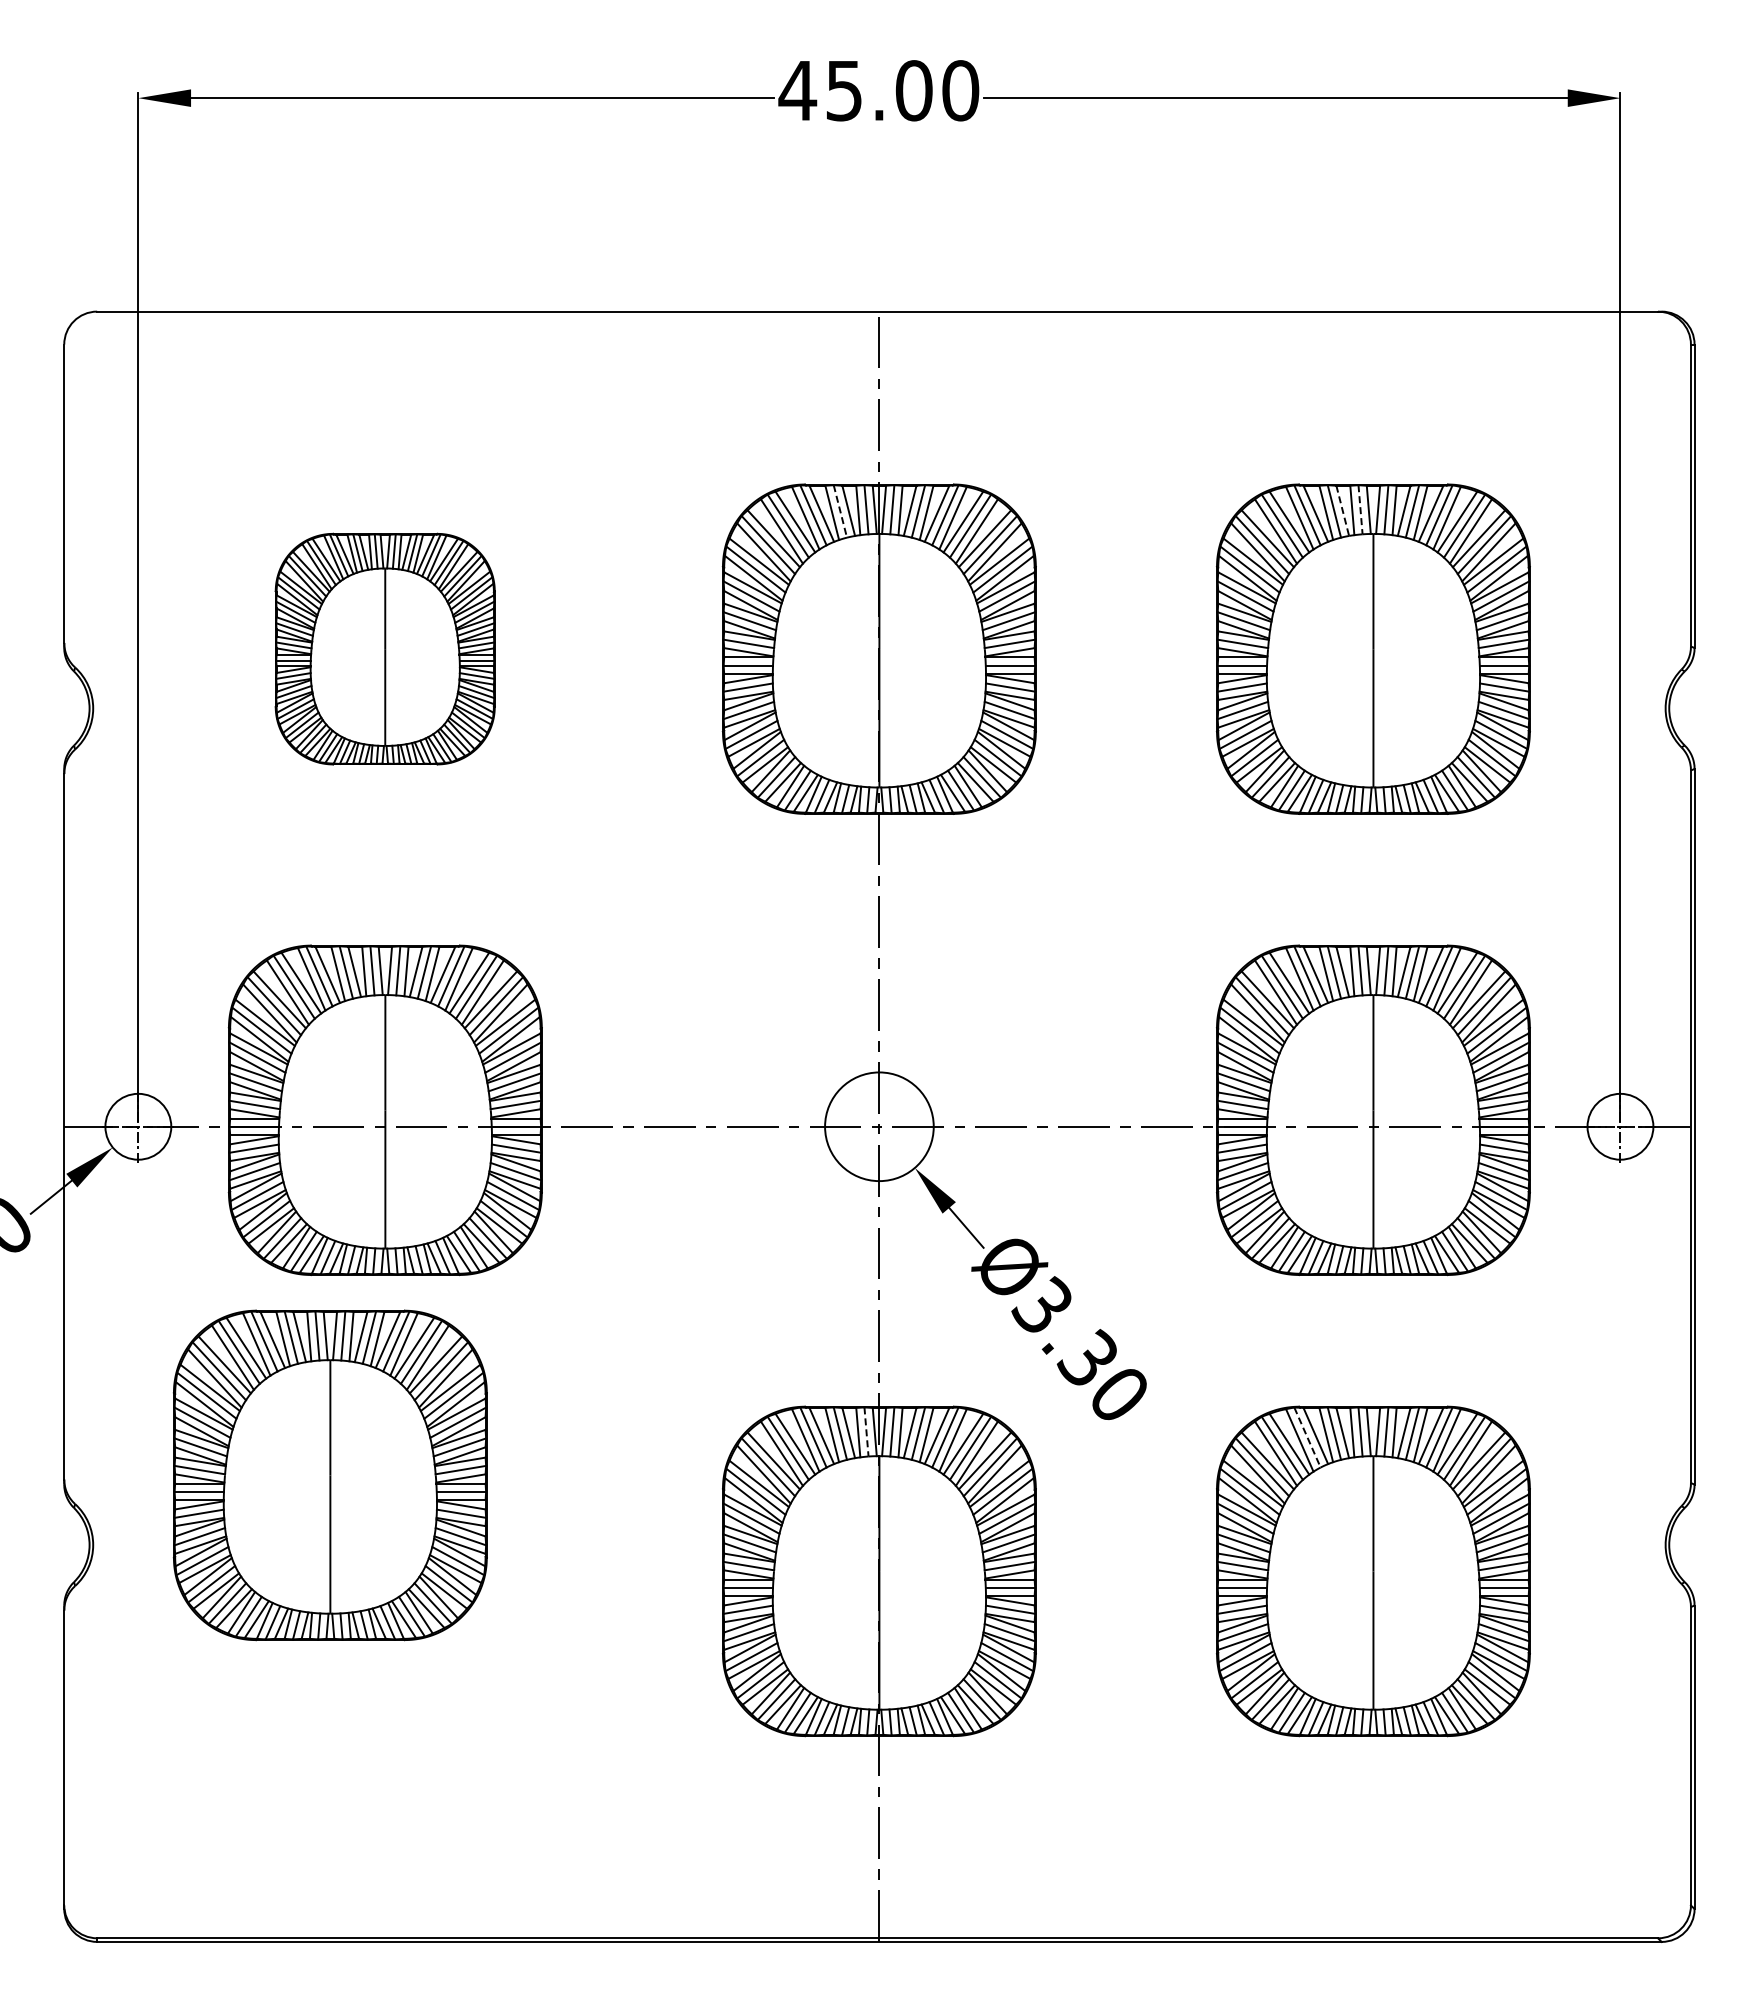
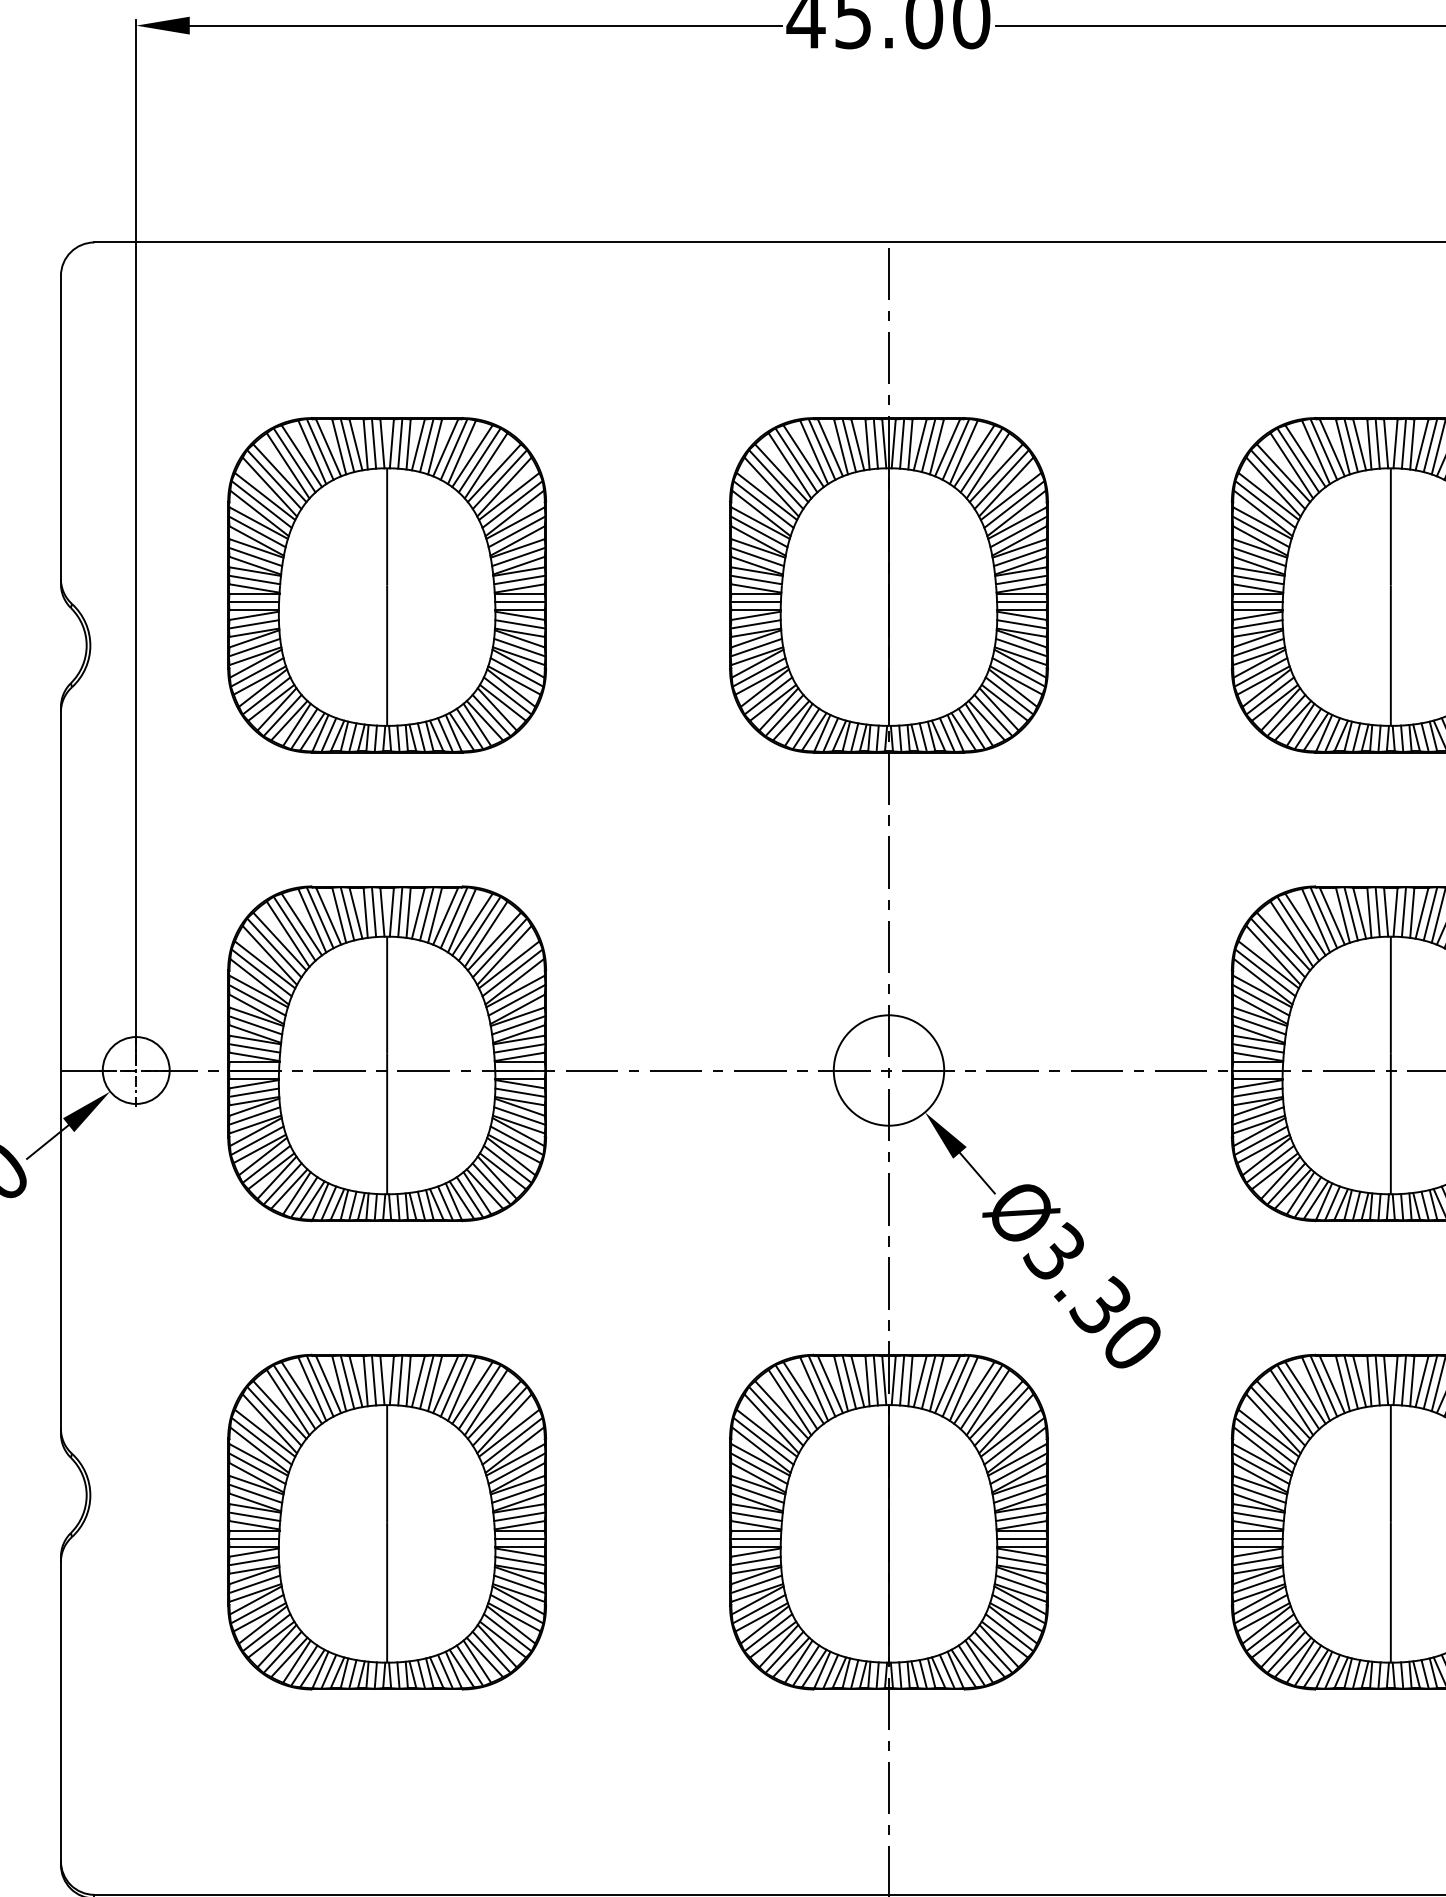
line: (1360, 509) -> (1377, 443), dashed -> solid
line: (1342, 510) -> (1359, 444), dashed -> solid
line: (840, 511) -> (849, 445), dashed -> solid
part: (384, 648) -> (386, 584), size x1.43
line: (866, 1431) -> (875, 1380), dashed -> solid
line: (1307, 1437) -> (1323, 1386), dashed -> solid
part: (329, 1475) -> (386, 1522), moved

